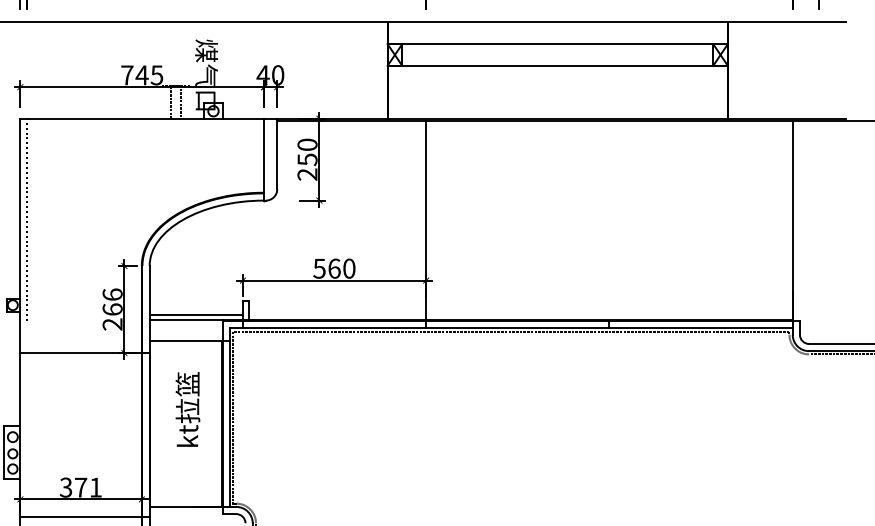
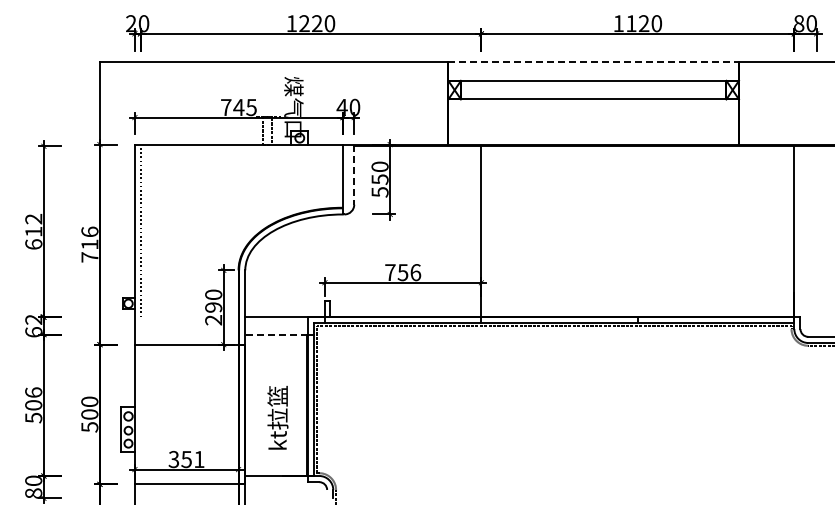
line: (558, 22) -> (594, 62), solid -> dashed
line: (277, 154) -> (354, 175), solid -> dashed
text: (306, 174) -> (379, 192), 250 -> 550
text: (334, 268) -> (403, 272), 560 -> 756
text: (112, 301) -> (213, 300), 266 -> 290
line: (195, 314) -> (284, 311), removed
line: (185, 341) -> (275, 334), solid -> dashed
text: (187, 409) -> (277, 417), moved
text: (80, 487) -> (186, 459), 371 -> 351

